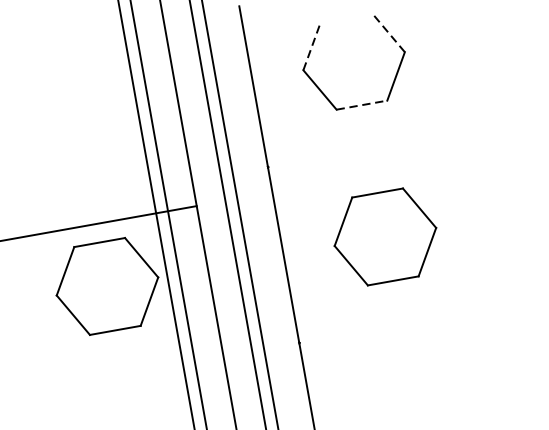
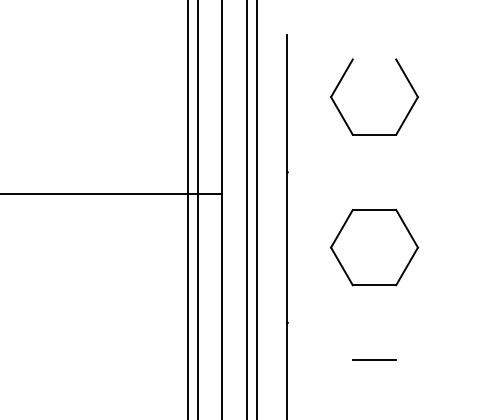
line: (388, 32) -> (407, 78), dashed -> solid
line: (311, 46) -> (341, 78), dashed -> solid
line: (361, 104) -> (374, 134), dashed -> solid
part: (107, 286) -> (136, 247), removed
line: (408, 368) -> (374, 360), added

